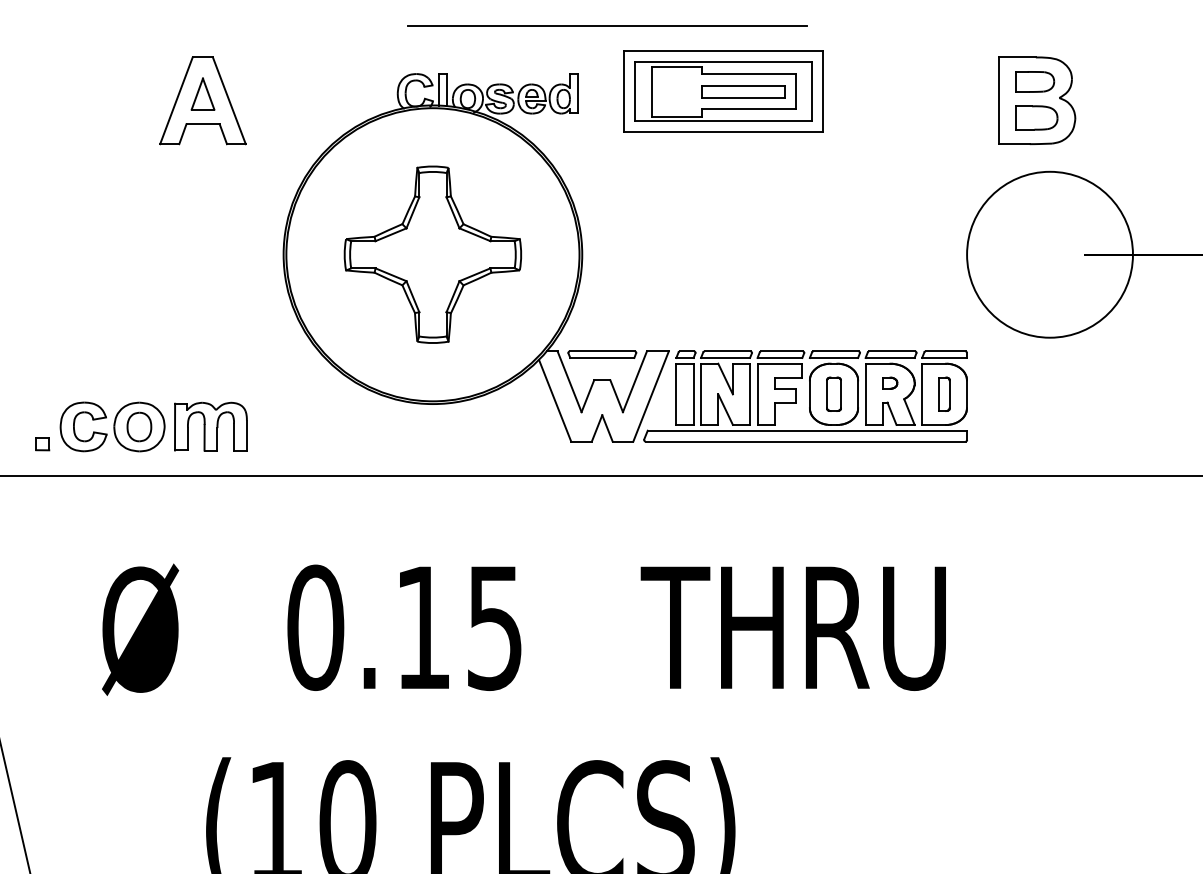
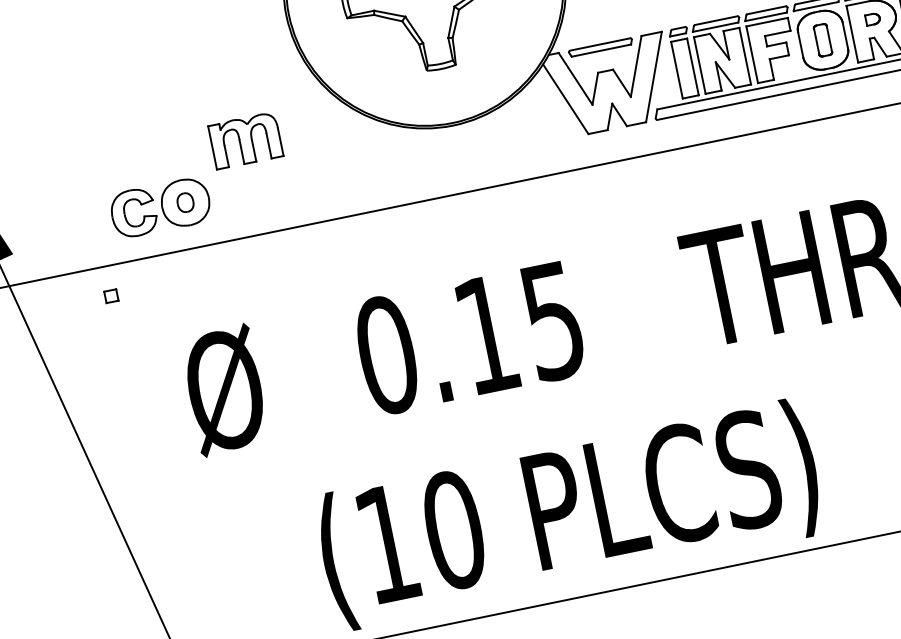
part: (139, 426) -> (185, 202), size x0.7
part: (210, 426) -> (245, 140), moved
part: (42, 444) -> (111, 296), moved

